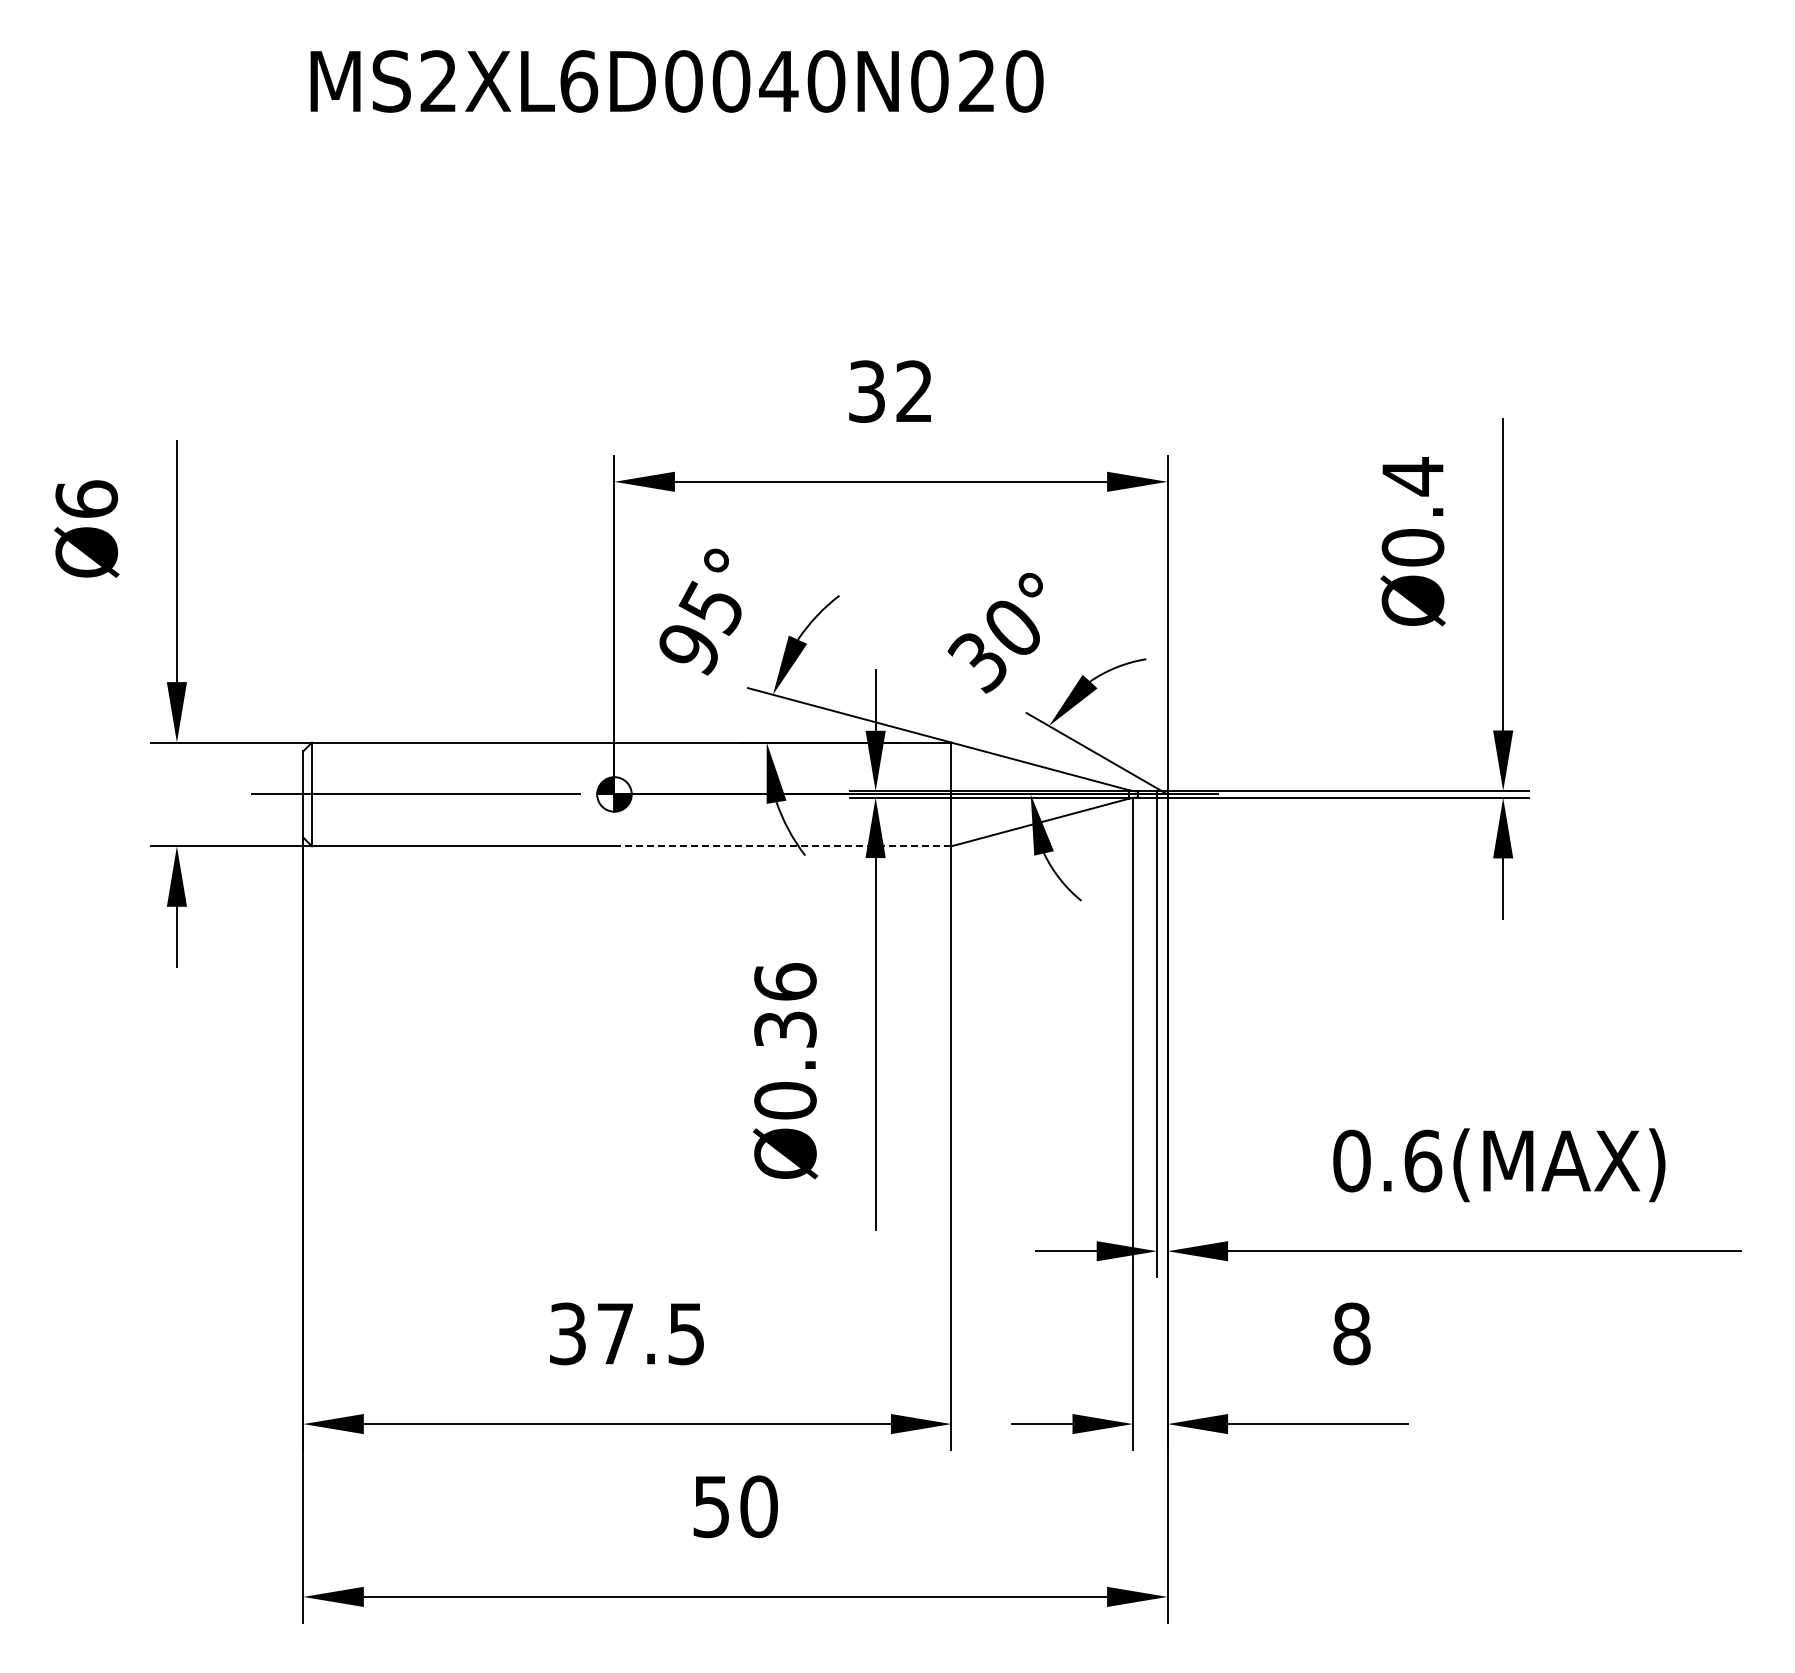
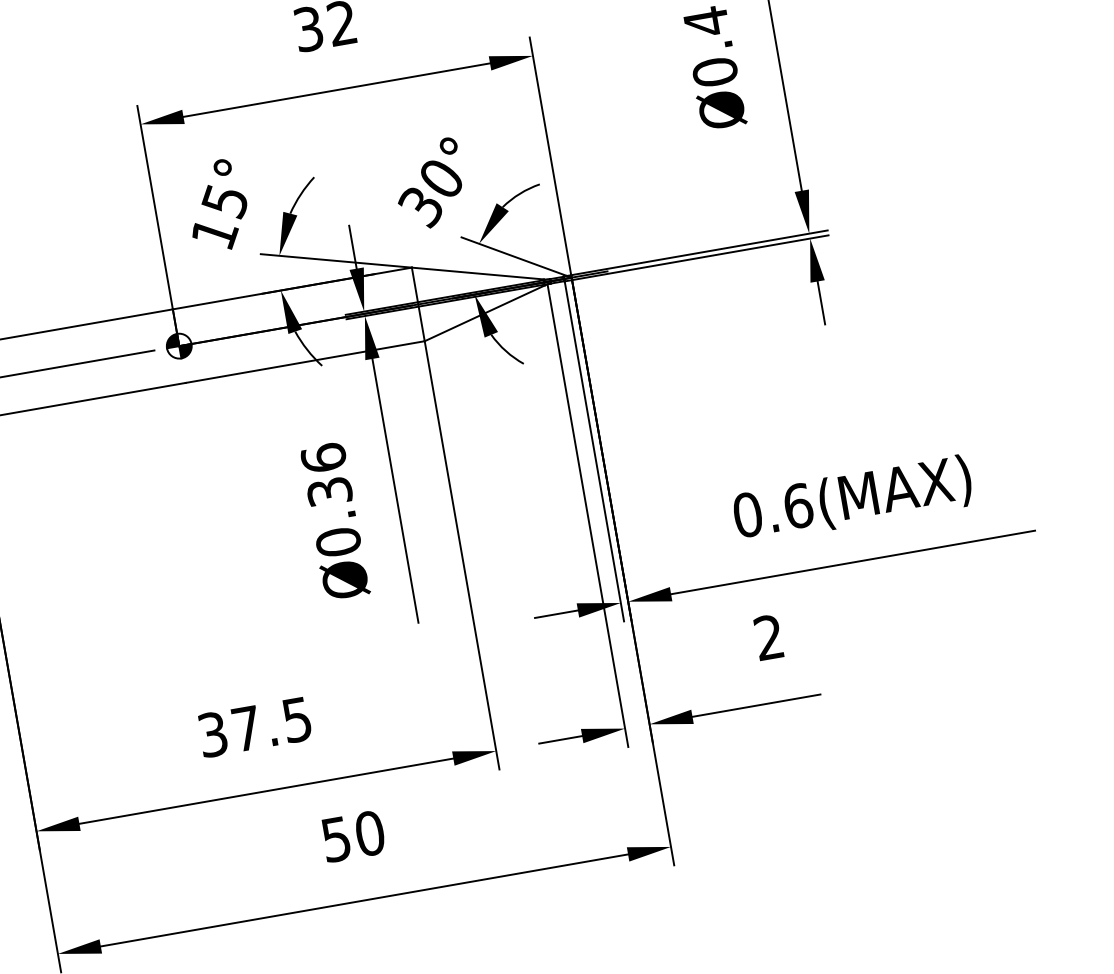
text: (691, 650) -> (216, 234), 95° -> 15°
line: (783, 846) -> (305, 362), dashed -> solid
text: (1351, 1333) -> (768, 637), 8 -> 2

